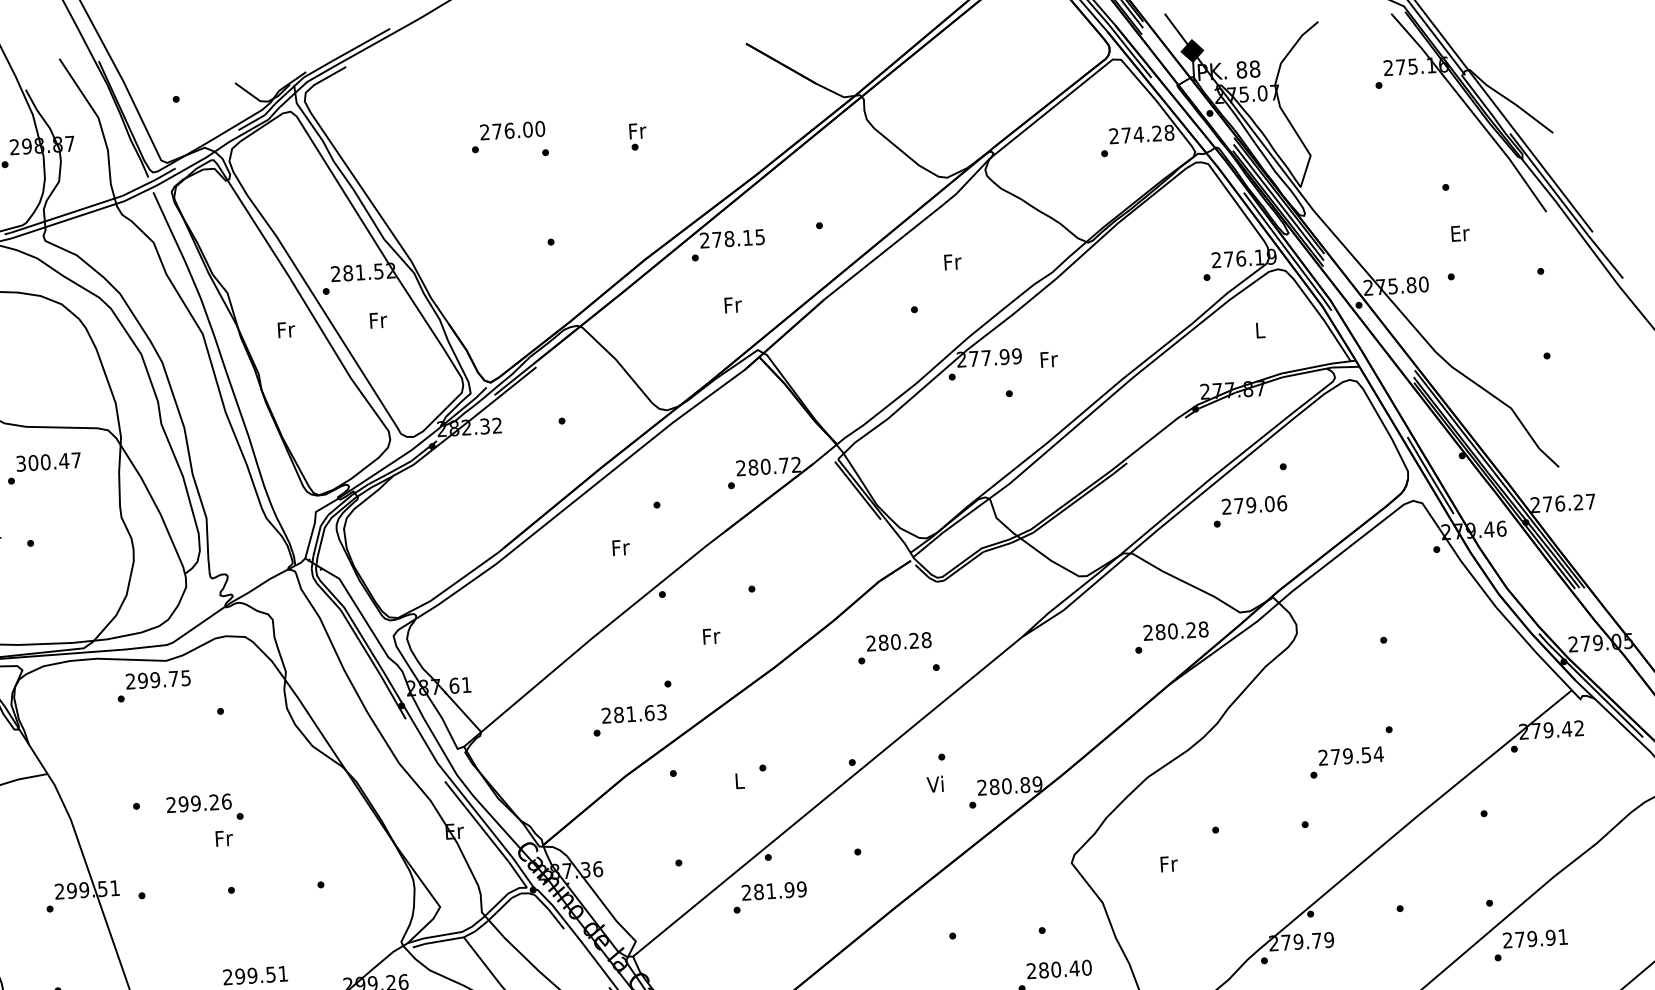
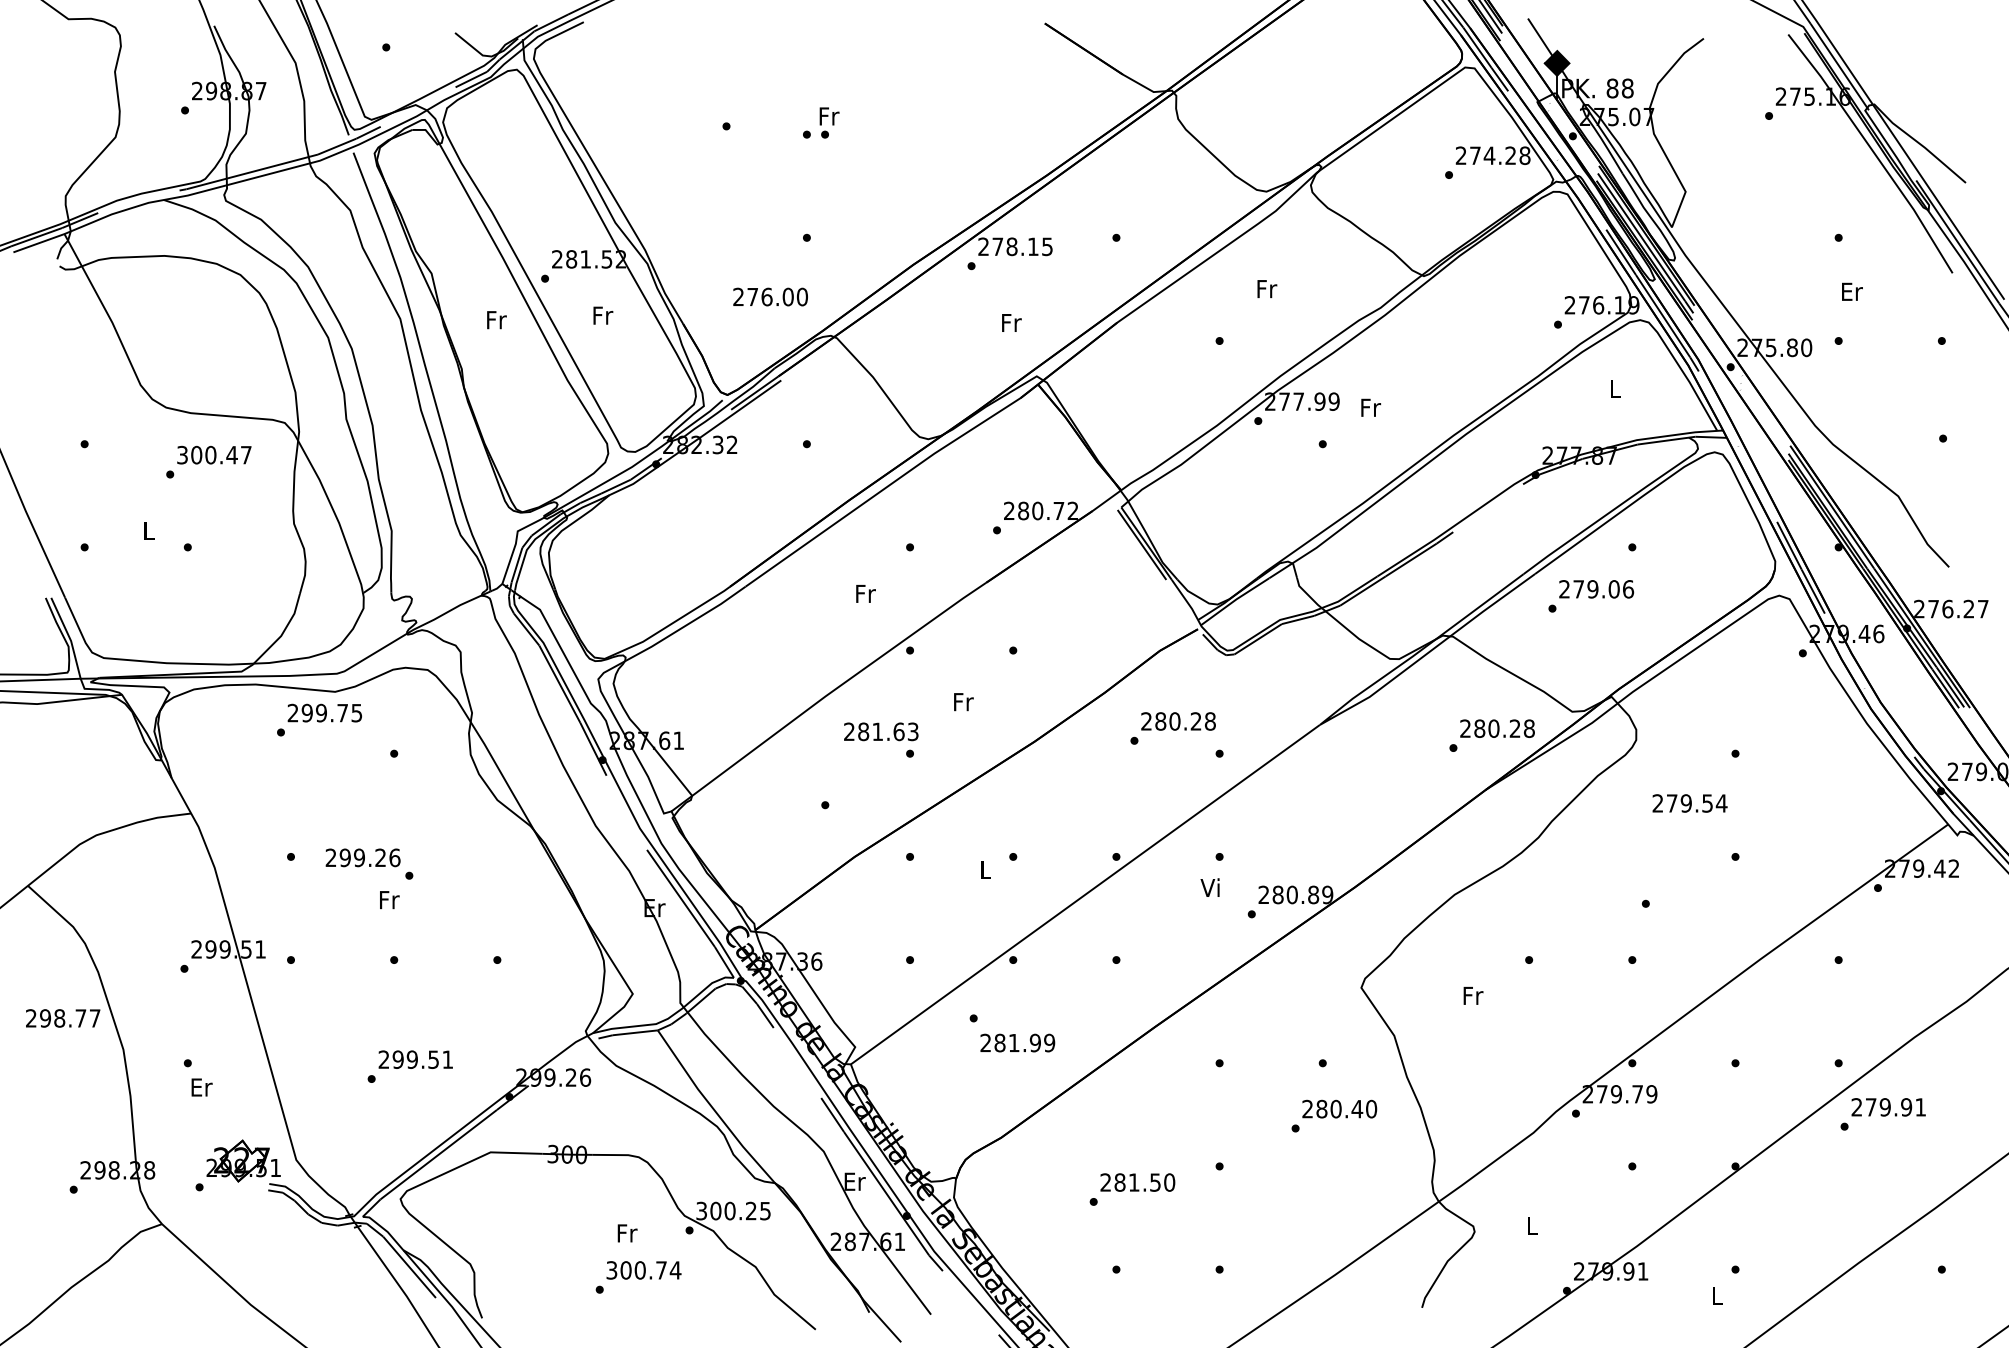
text: (512, 130) -> (770, 296), moved
text: (638, 136) -> (829, 122), moved
text: (634, 713) -> (881, 731), moved
text: (1350, 756) -> (1689, 803), moved
text: (774, 890) -> (1017, 1042), moved

